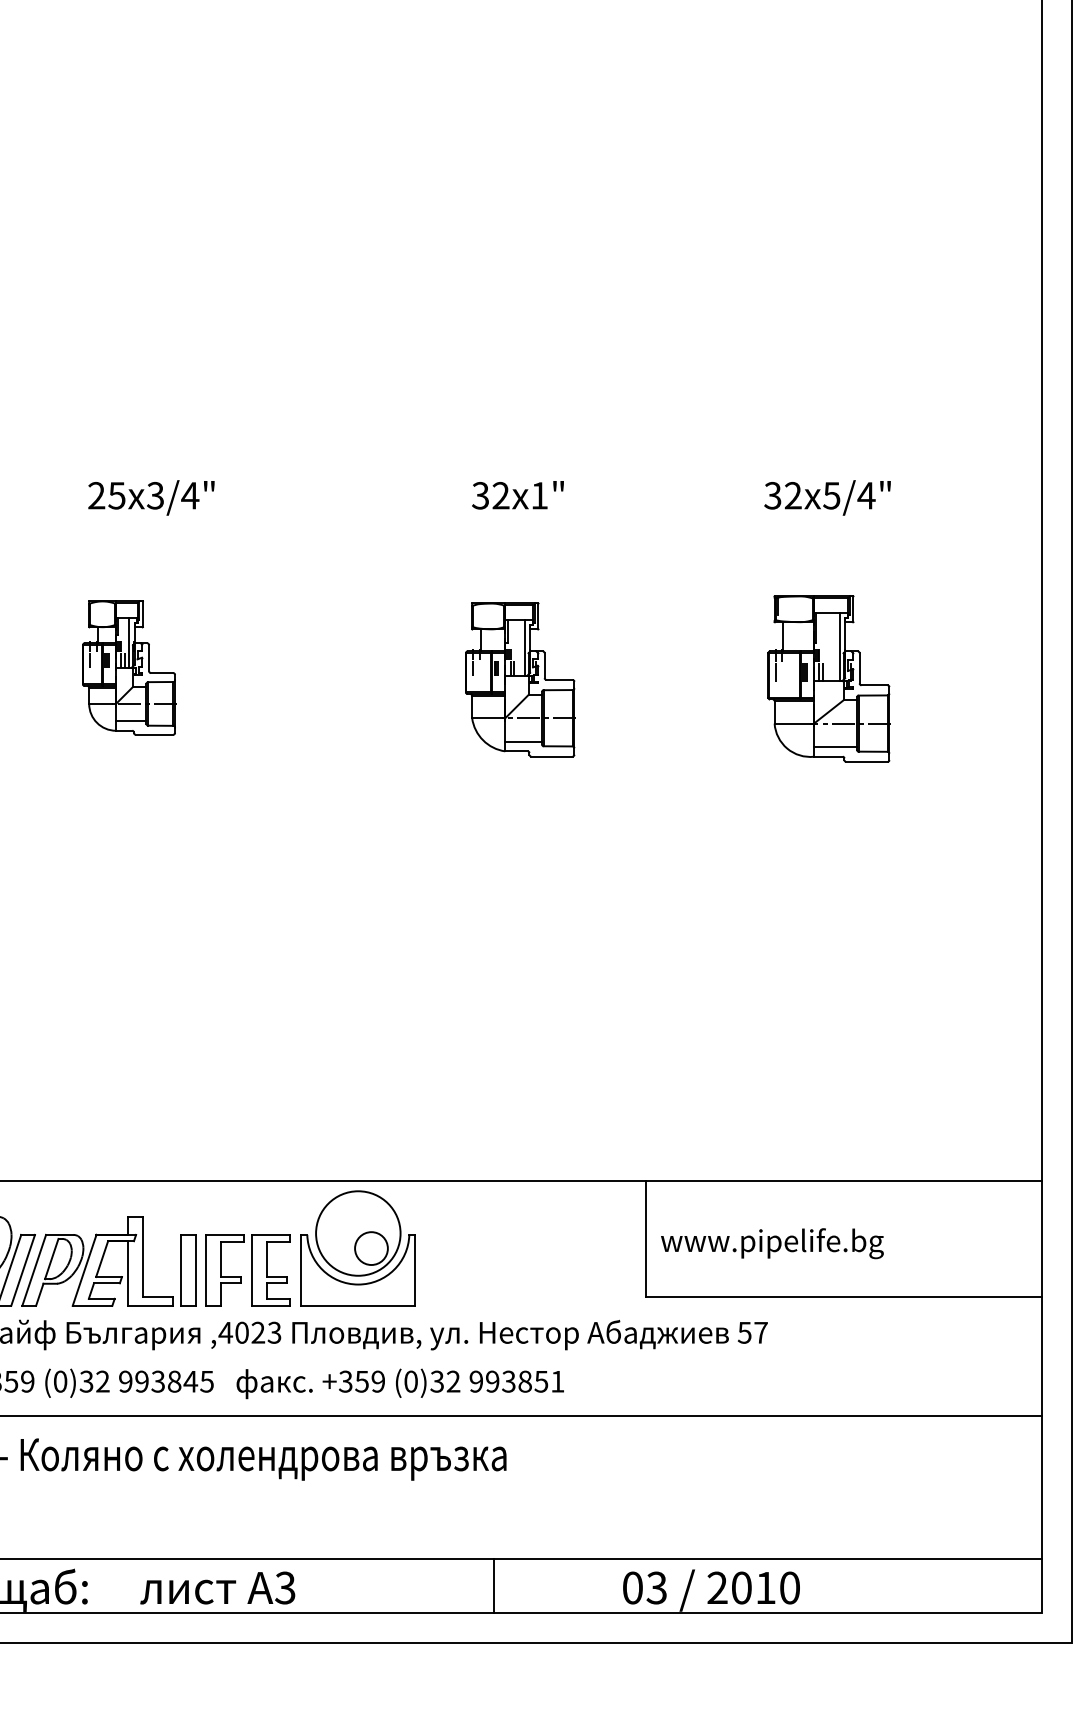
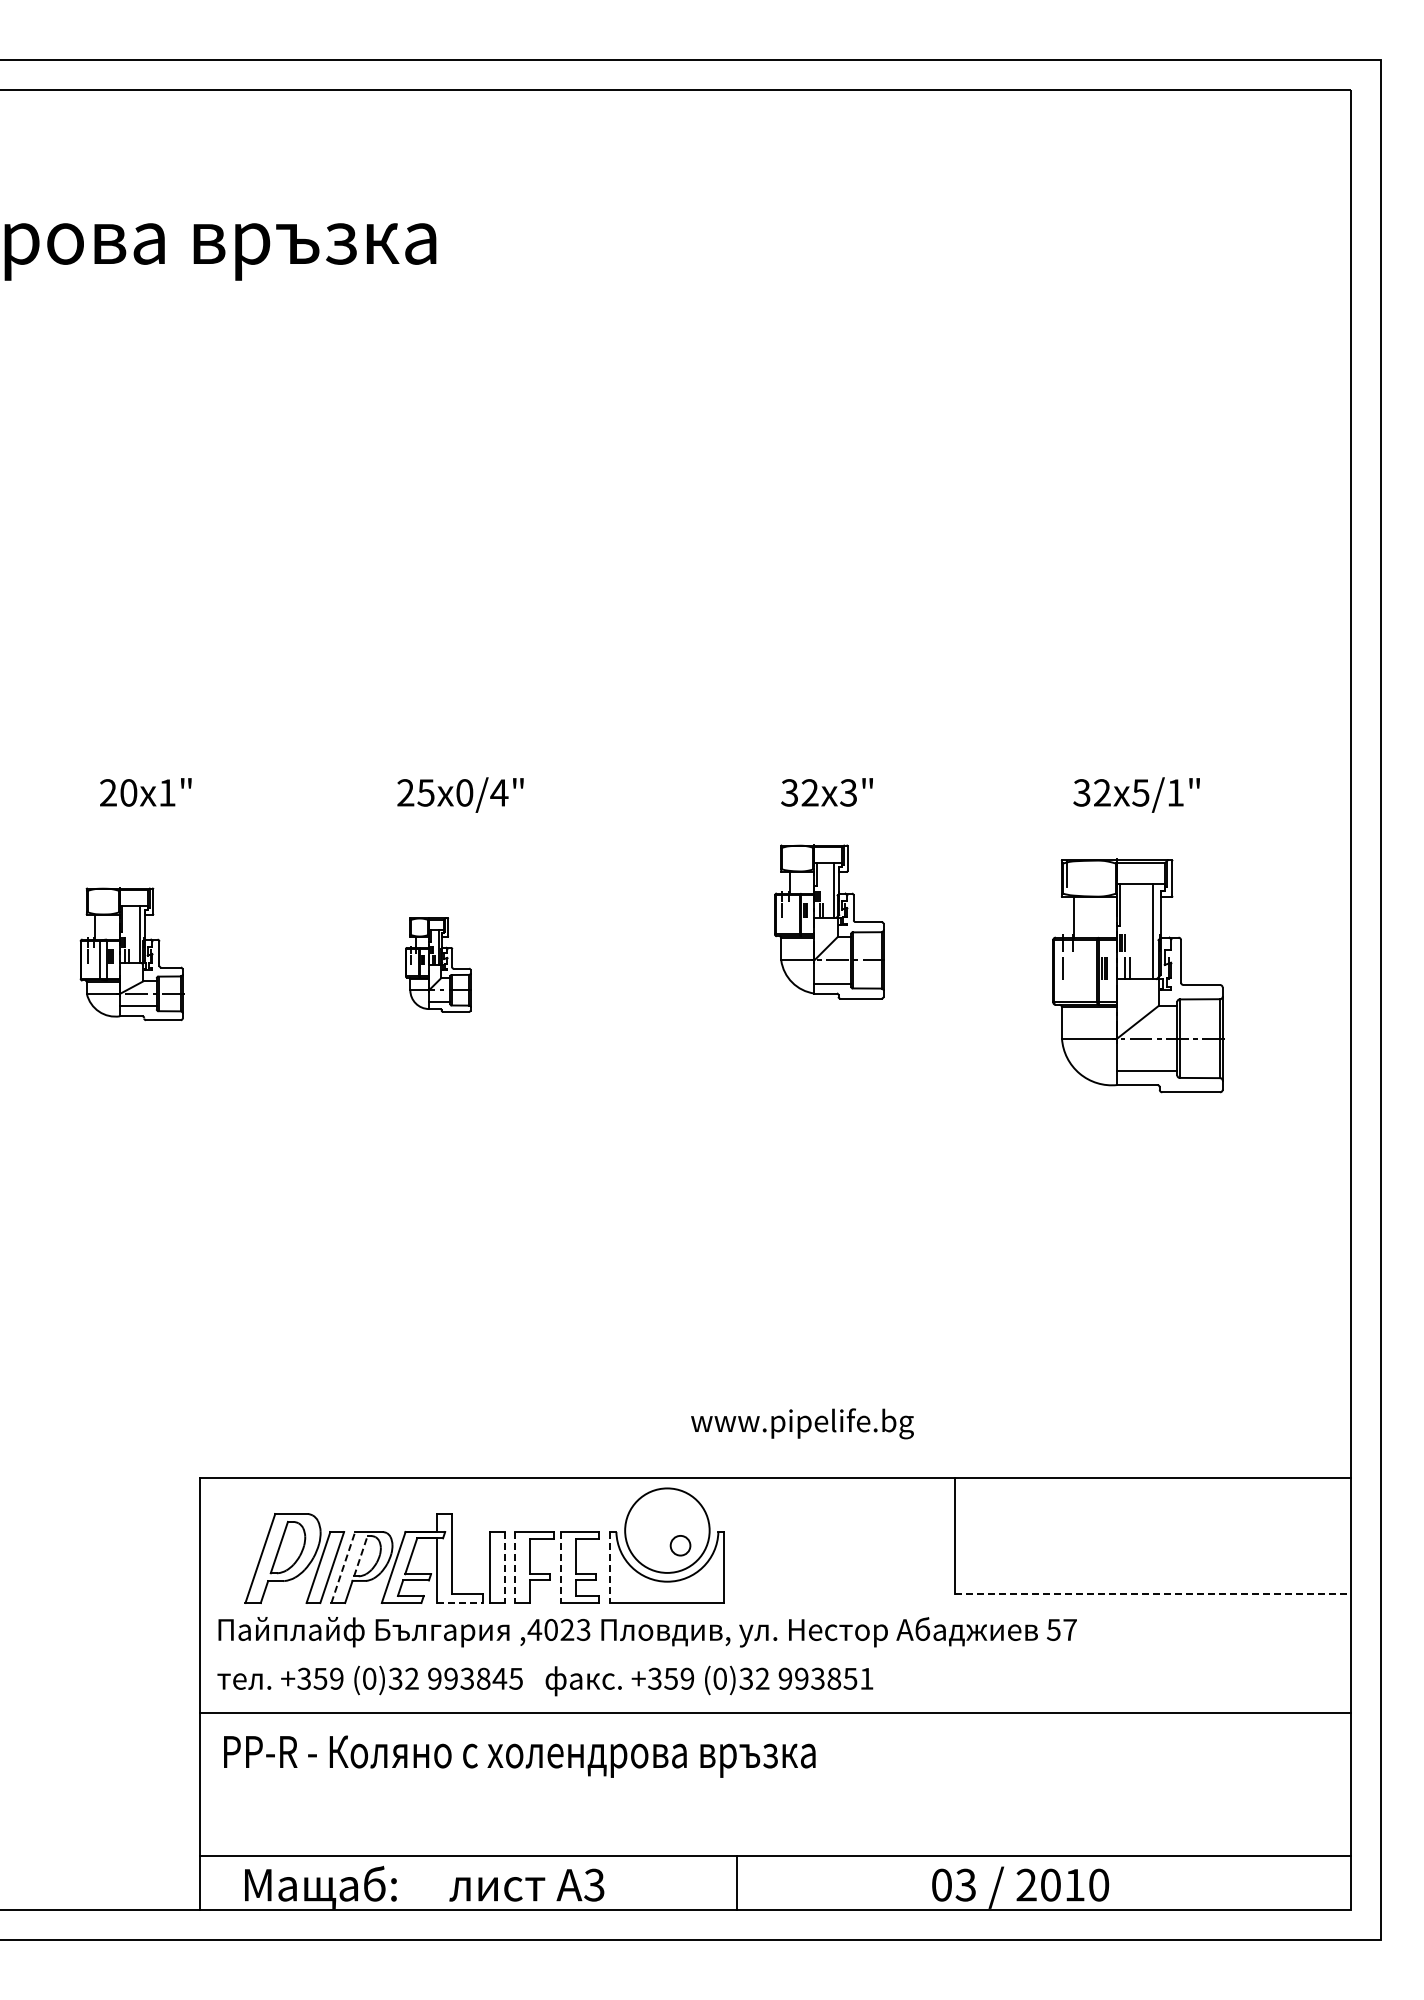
text: (155, 495) -> (464, 792), 25x3/4" -> 25x0/4"
text: (539, 495) -> (848, 792), 32x1" -> 32x3"
text: (866, 495) -> (1175, 792), 32x5/4" -> 32x5/1"
part: (129, 667) -> (438, 964), size x0.7
part: (828, 678) -> (1137, 975), size x1.4
part: (520, 679) -> (829, 921), moved
text: (772, 1243) -> (802, 1423), moved
circle: (371, 1248) -> (680, 1545), size x0.6
line: (52, 1258) -> (361, 1555), solid -> dashed
line: (34, 1270) -> (343, 1567), solid -> dashed
line: (196, 1271) -> (505, 1568), solid -> dashed
line: (205, 1271) -> (514, 1568), solid -> dashed
line: (251, 1271) -> (560, 1568), solid -> dashed
line: (301, 1271) -> (610, 1568), solid -> dashed
line: (844, 1297) -> (1153, 1594), solid -> dashed
line: (150, 1306) -> (459, 1603), solid -> dashed
line: (494, 1585) -> (737, 1882), moved

